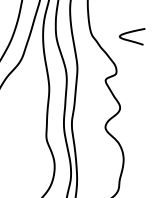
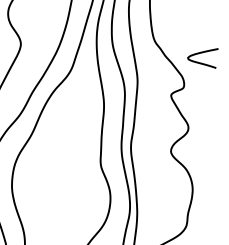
curve: (131, 40) -> (201, 62), moved

